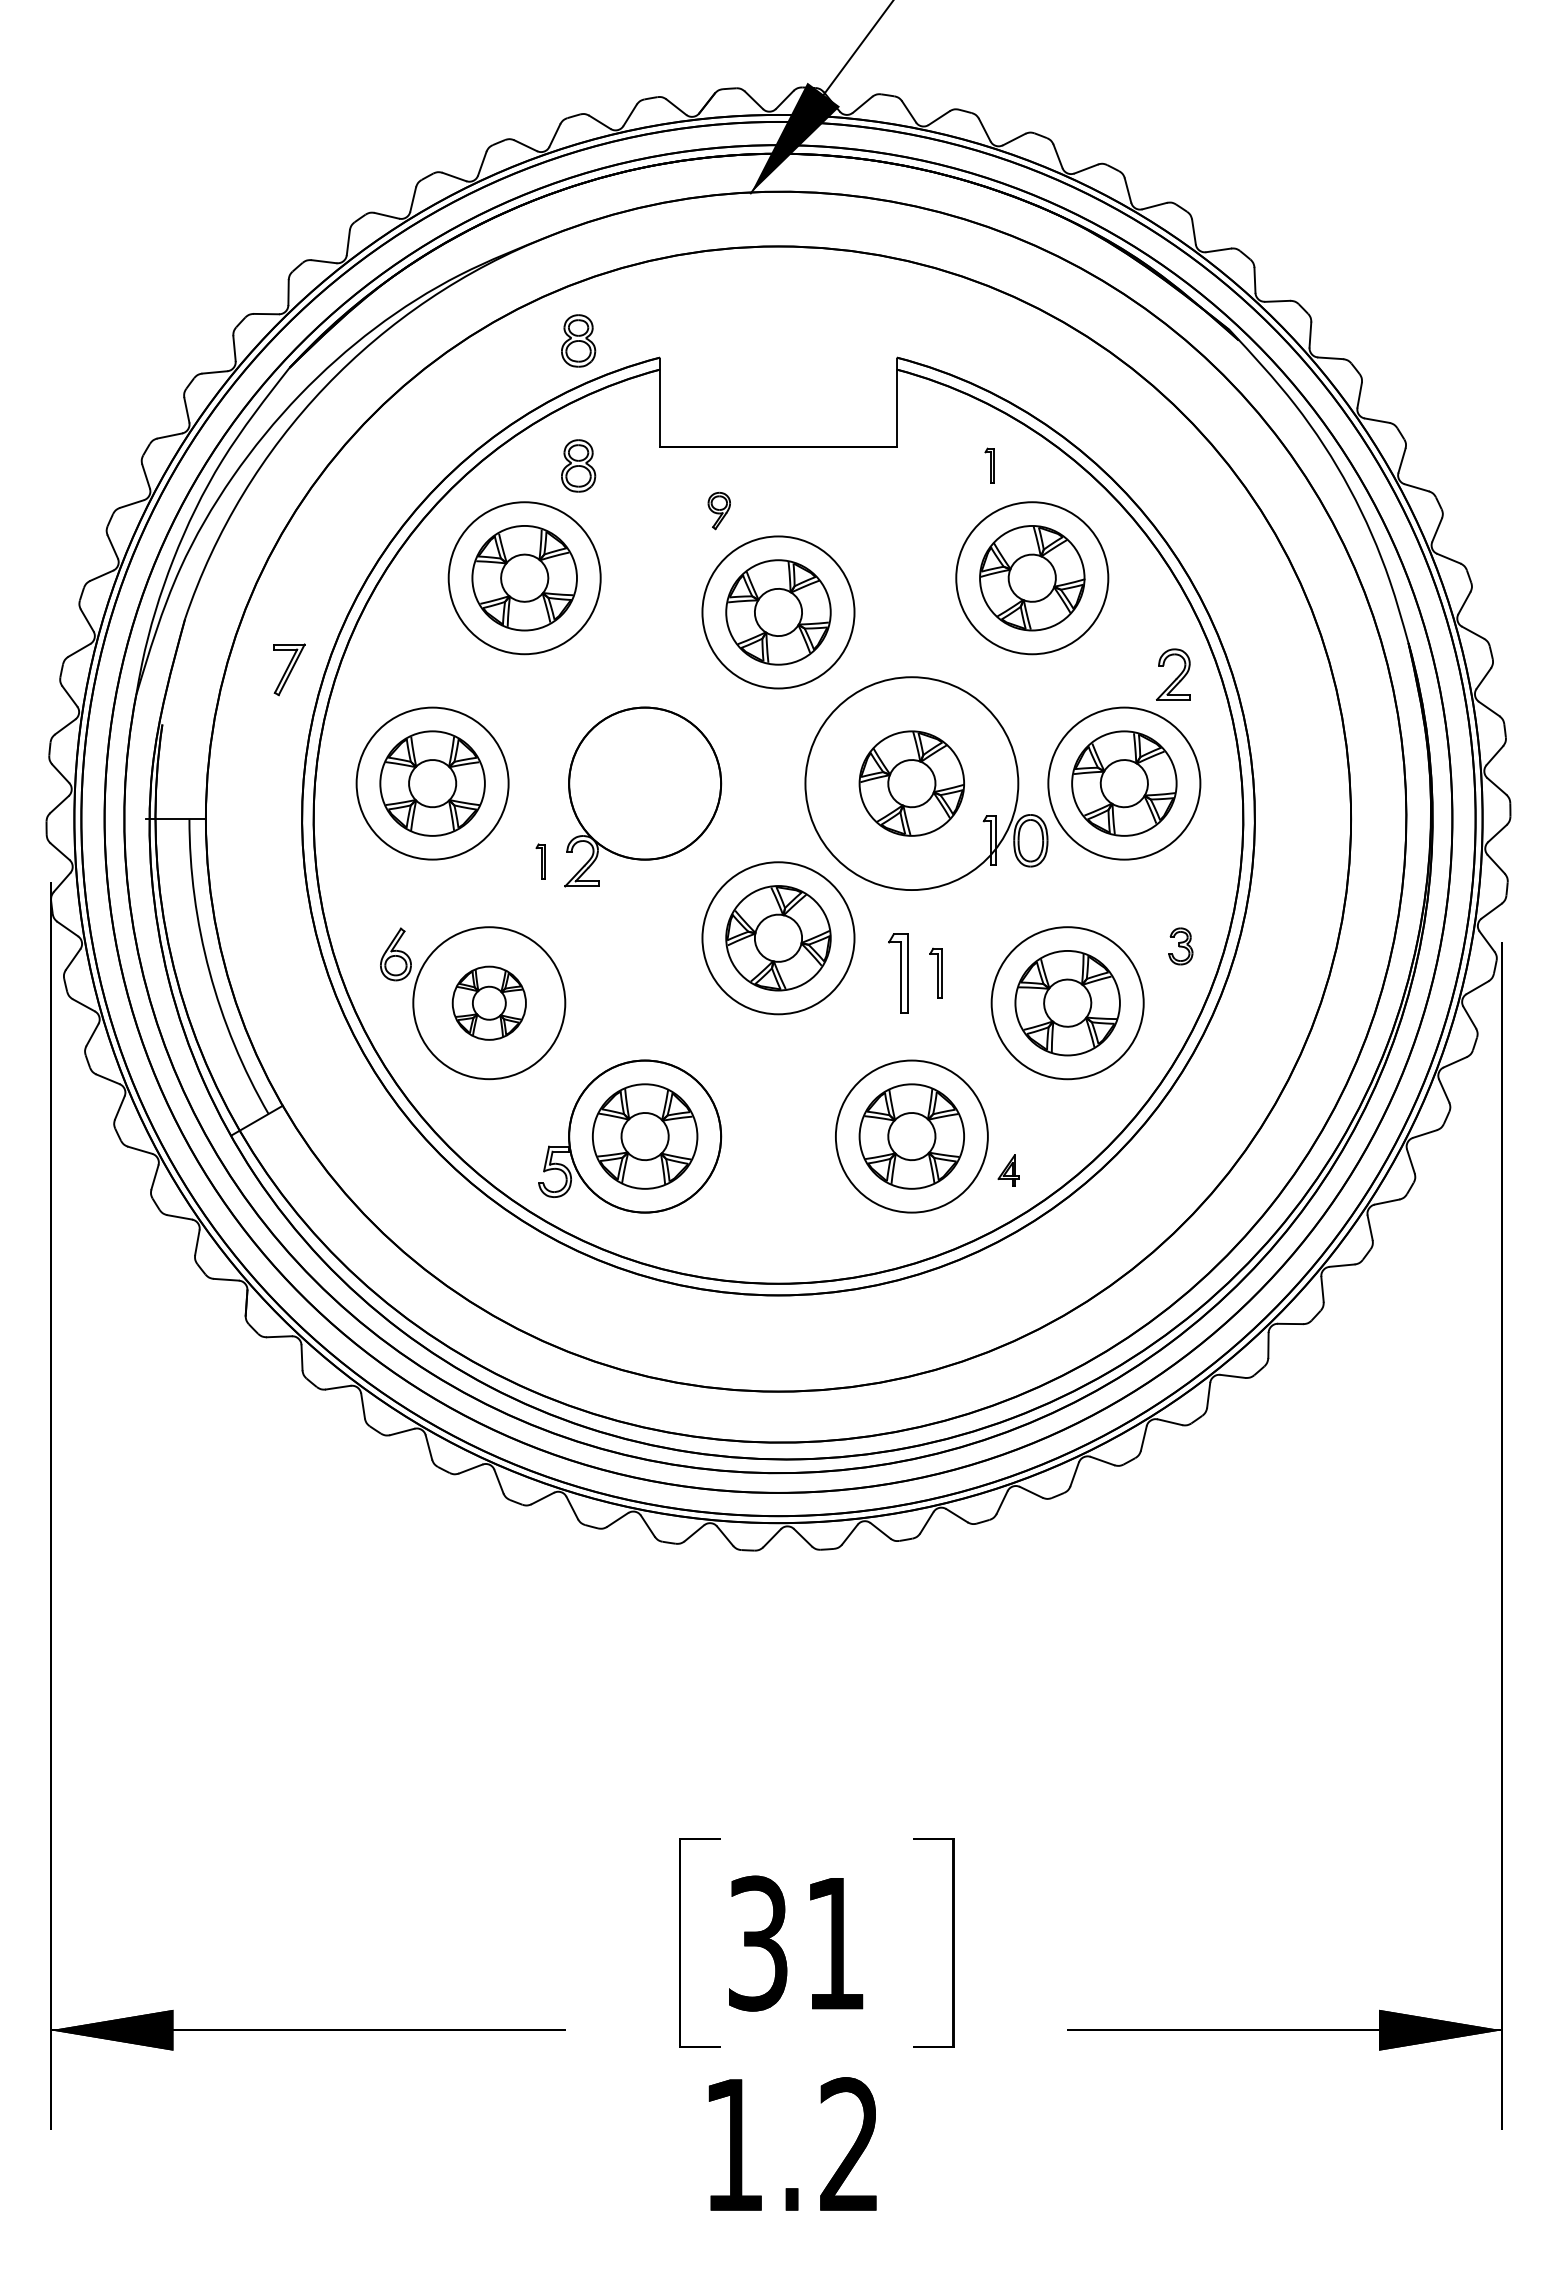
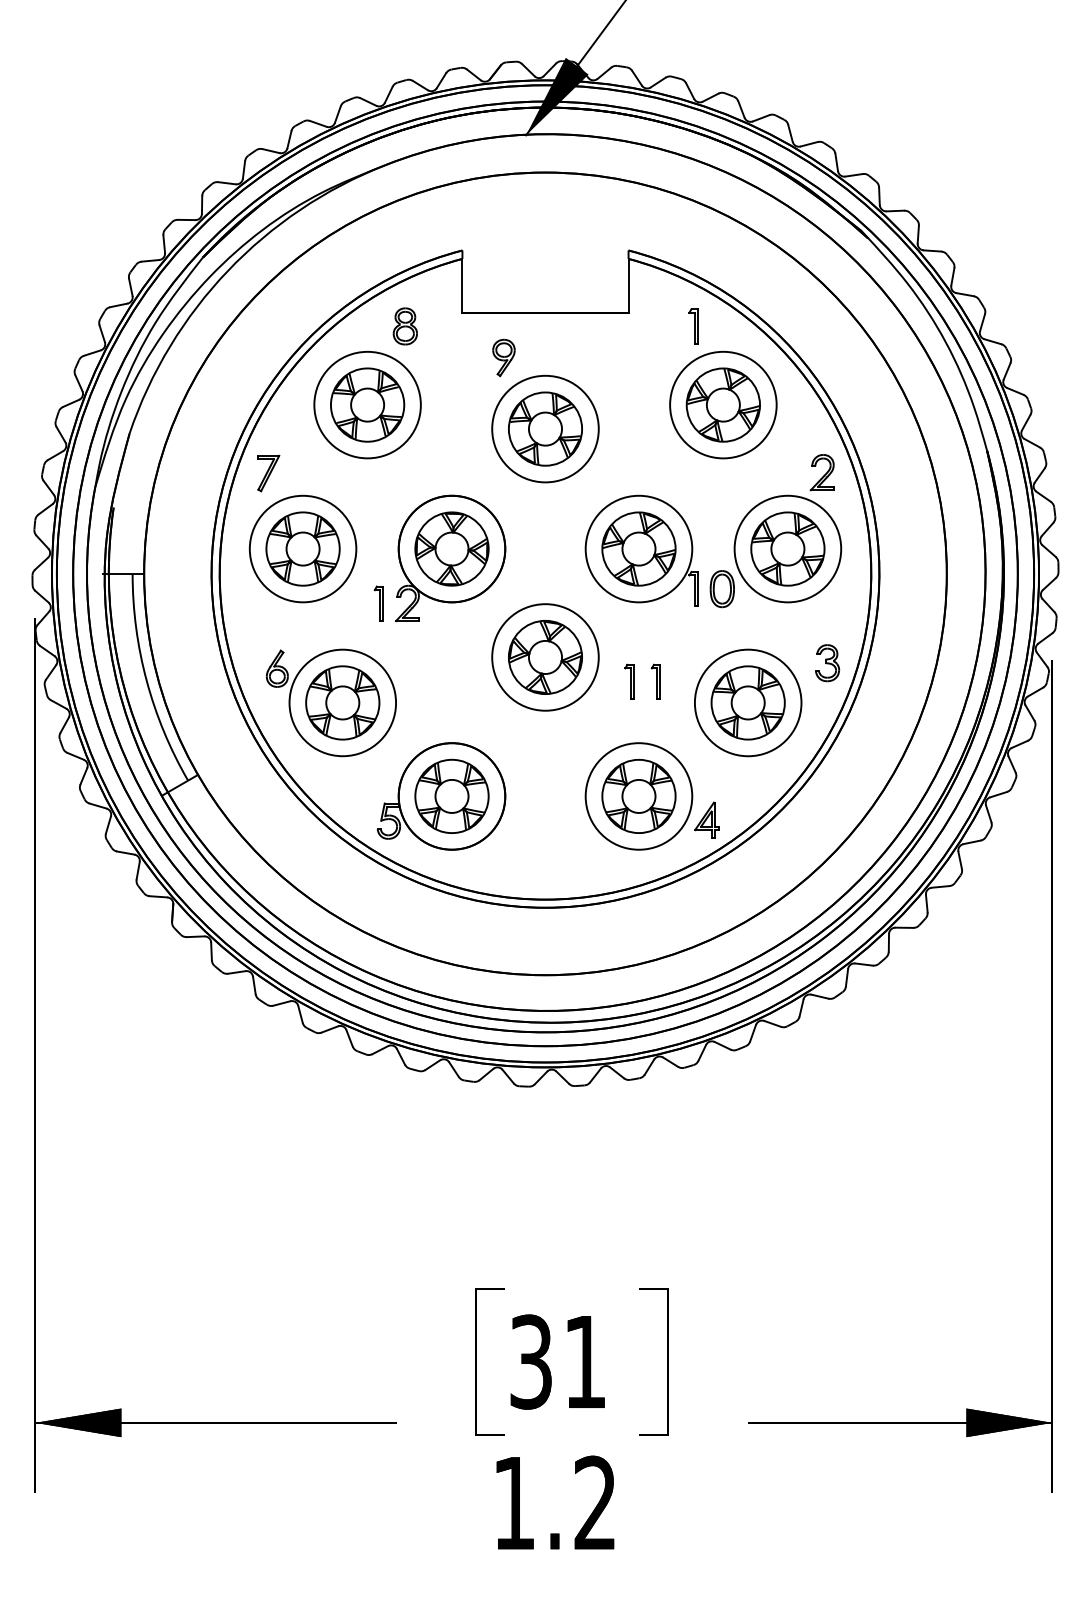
part: (578, 340) -> (405, 238), removed
part: (989, 465) -> (693, 326), size x1.43
part: (719, 510) -> (504, 357), size x1.43
part: (289, 669) -> (268, 473), moved
part: (645, 783) -> (452, 548), added
circle: (911, 783) -> (638, 548), size x0.71
part: (540, 861) -> (378, 603), size x1.43
part: (1180, 946) -> (827, 663), size x1.43
part: (897, 972) -> (628, 681), size x0.62
part: (489, 1003) -> (342, 703), size x1.43
part: (1008, 1170) -> (706, 820), size x1.67

